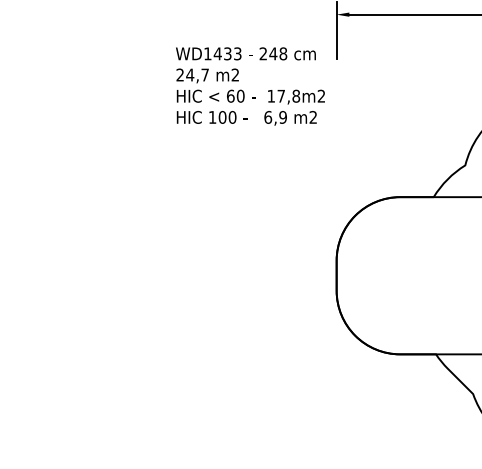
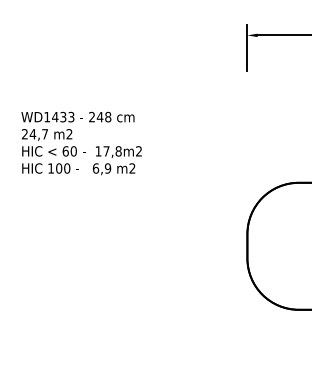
text: (250, 86) -> (81, 143), moved

